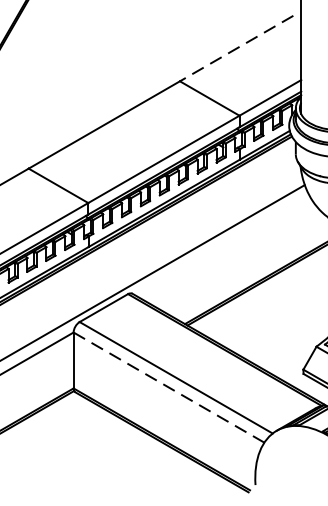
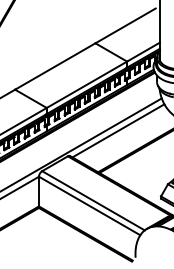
line: (236, 47) -> (125, 25), dashed -> solid
line: (223, 245) -> (118, 130), added
line: (168, 386) -> (89, 205), dashed -> solid

